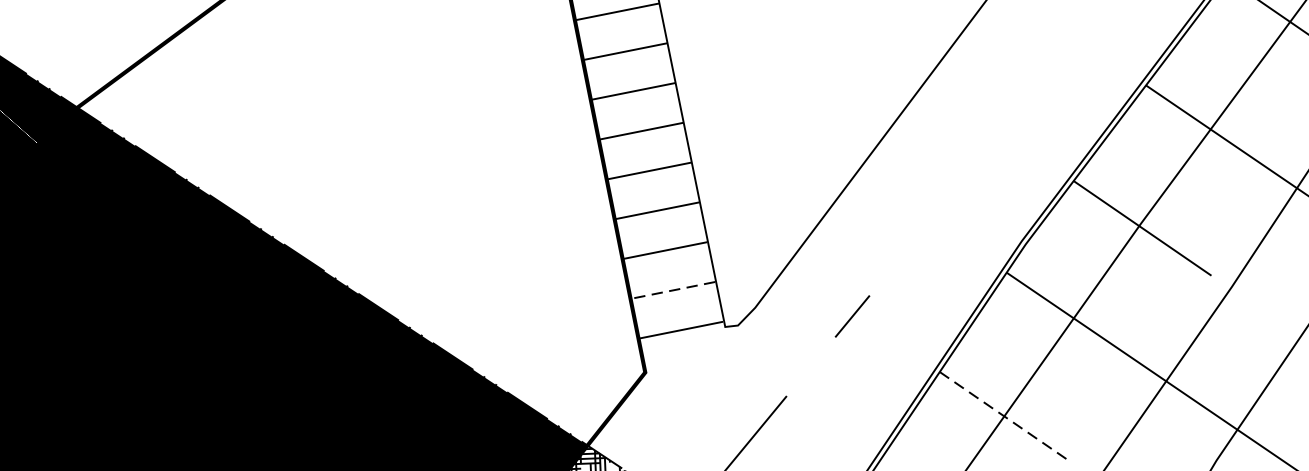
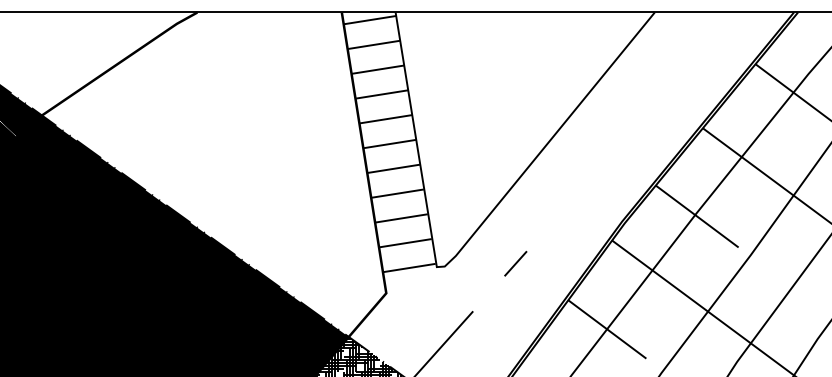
line: (673, 290) -> (405, 243), dashed -> solid
line: (1004, 416) -> (607, 329), dashed -> solid

